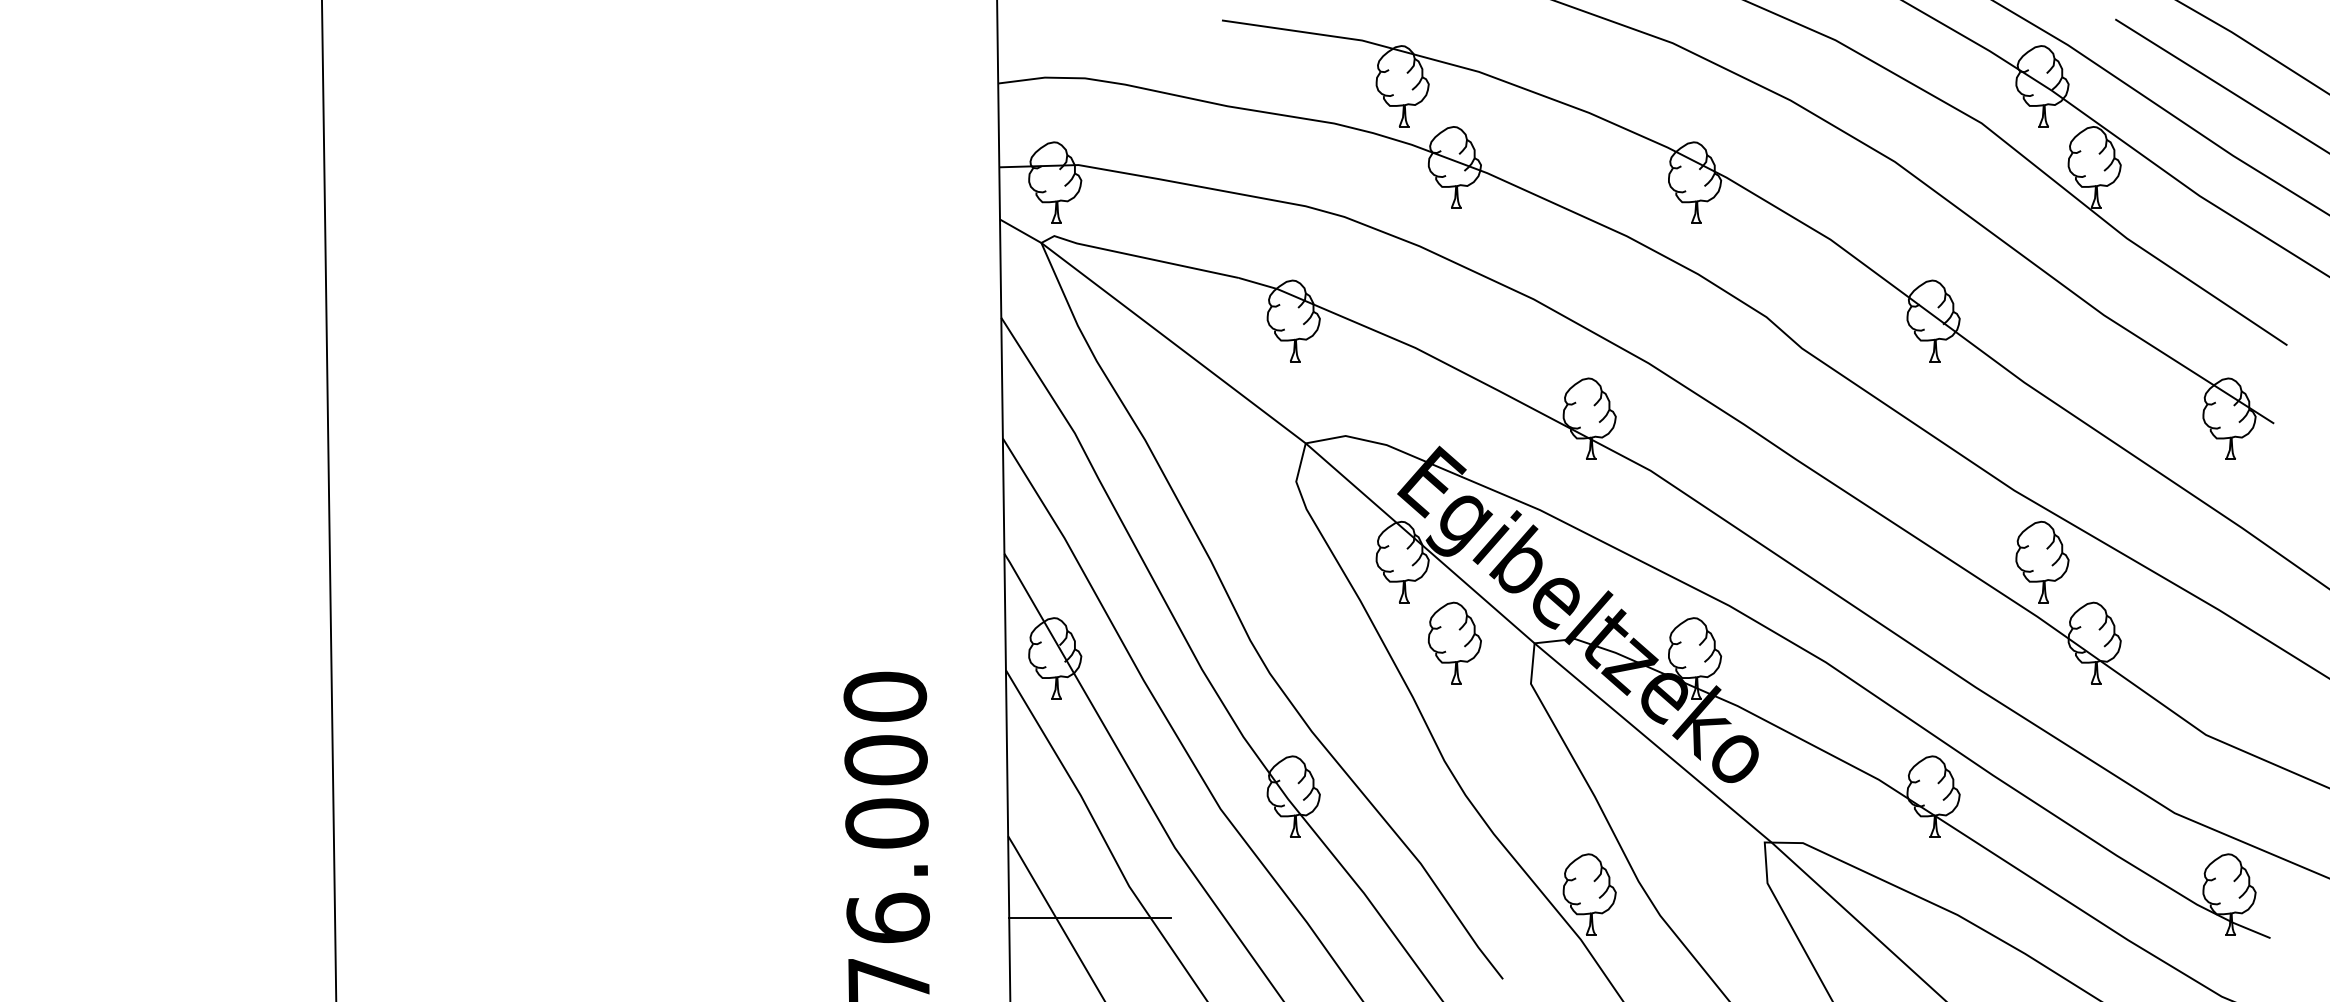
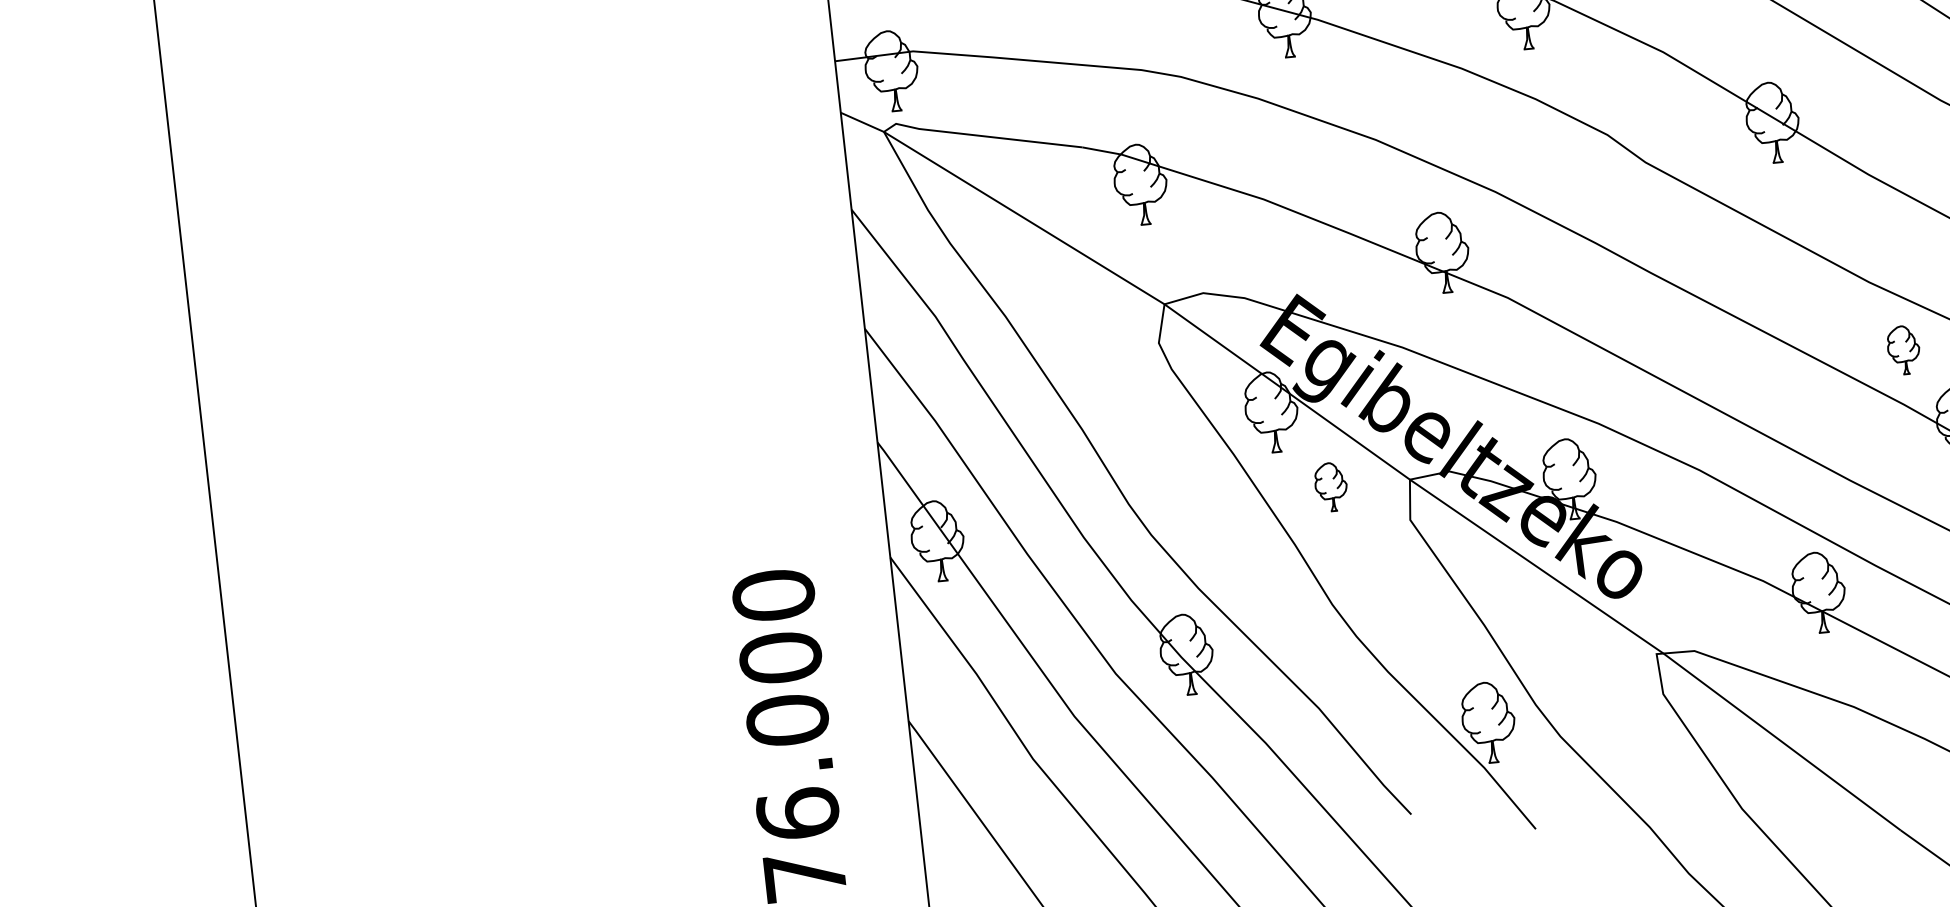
part: (2042, 561) -> (1903, 349), size x0.6
part: (1454, 642) -> (1330, 486), size x0.6
line: (1089, 917) -> (996, 793), removed

